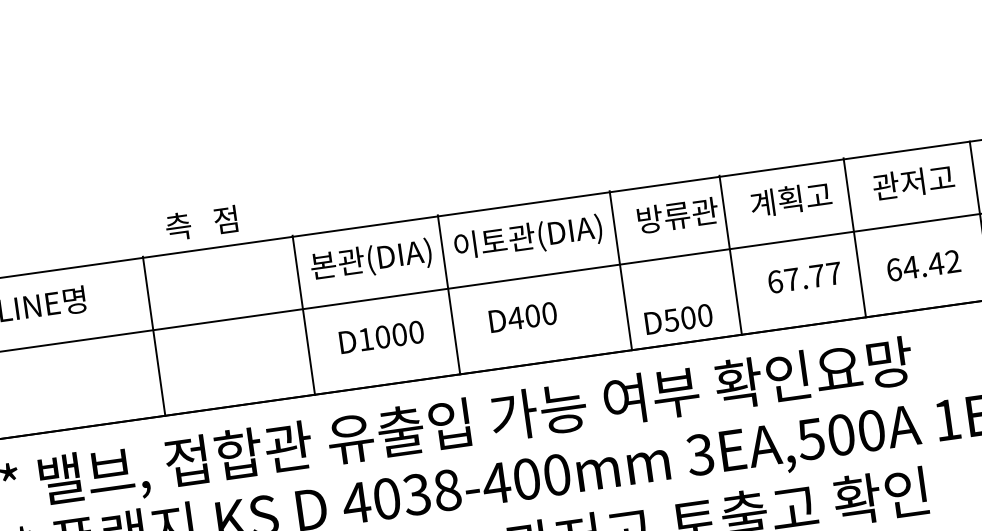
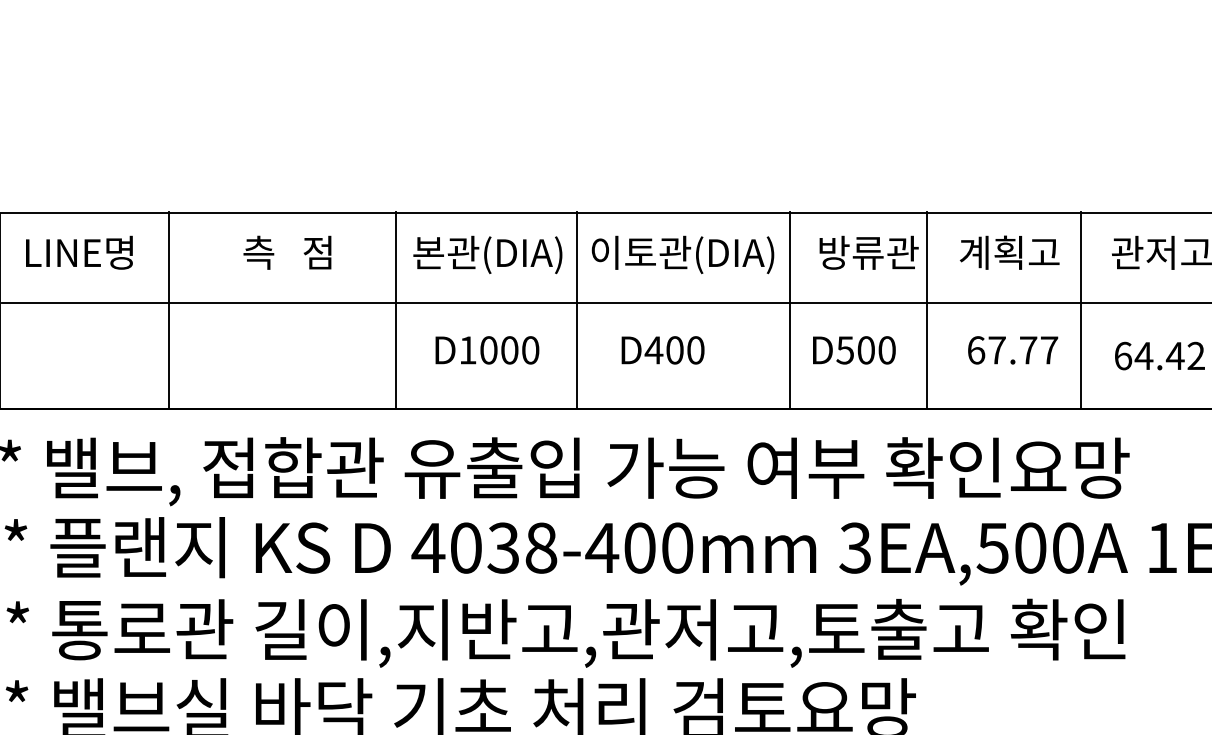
text: (201, 223) -> (287, 252), moved
text: (678, 319) -> (854, 350), moved
line: (154, 336) -> (169, 310), moved

